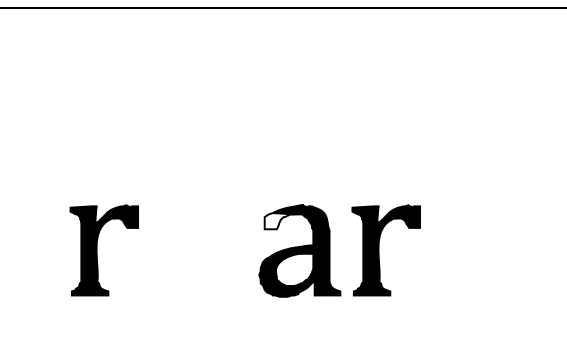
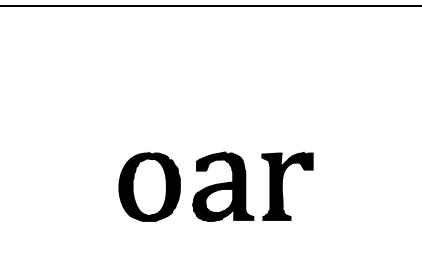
fill: (280, 221) -> (208, 164), added
part: (104, 249) -> (77, 185), removed
part: (200, 250) -> (149, 186), added

